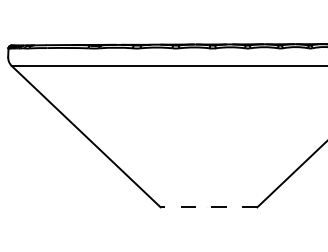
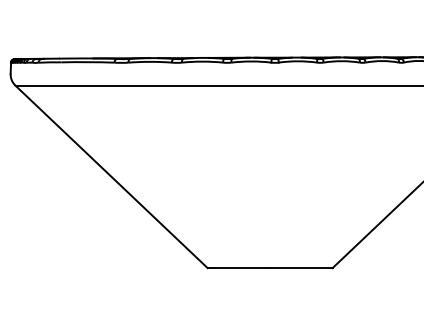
line: (208, 207) -> (269, 268), dashed -> solid

